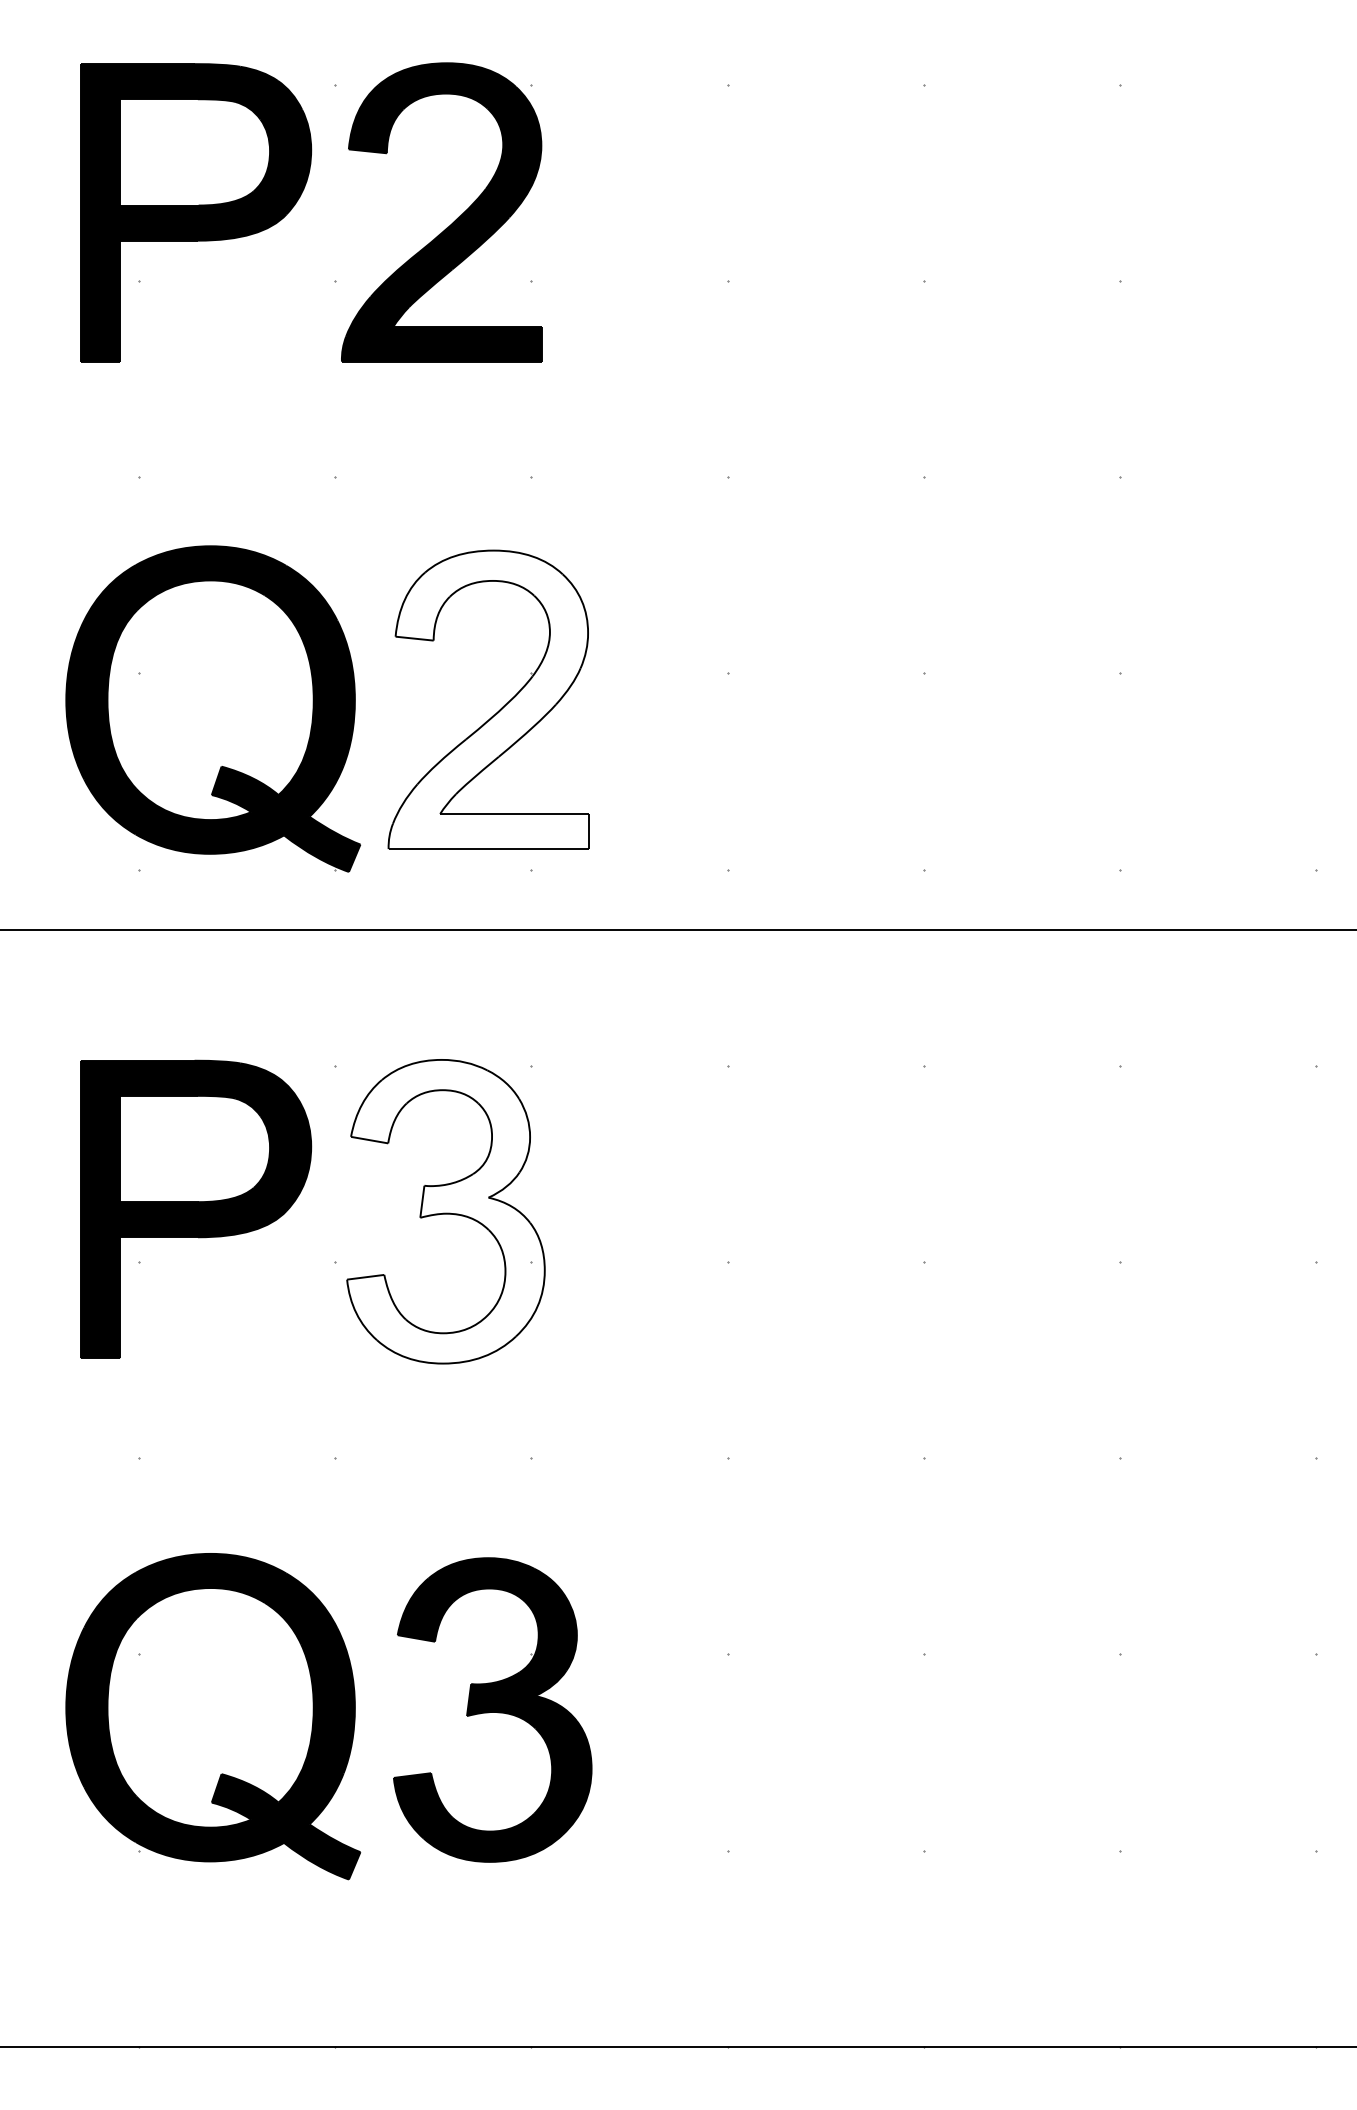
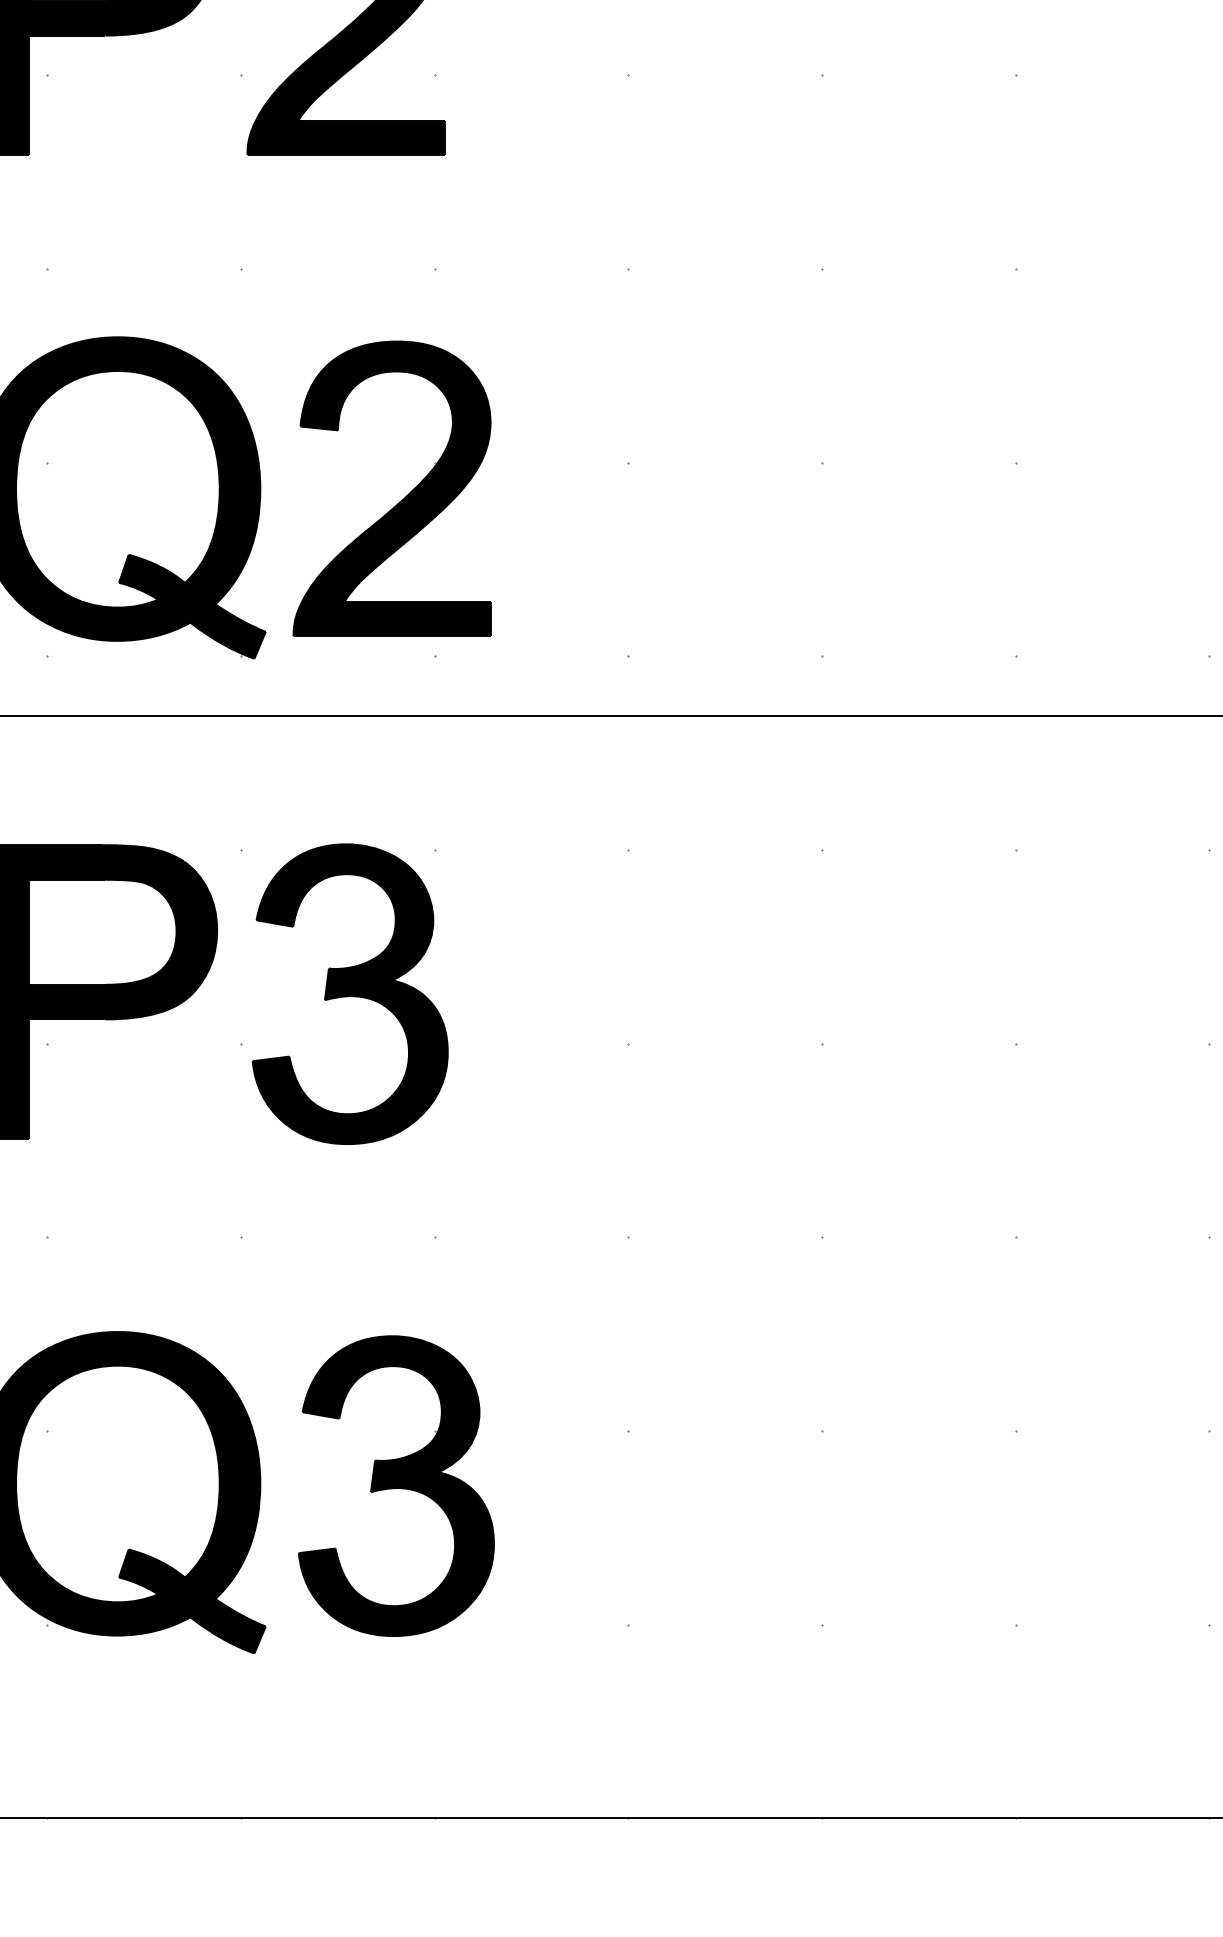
fill: (488, 699) -> (392, 488), added
fill: (445, 1211) -> (349, 993), added

